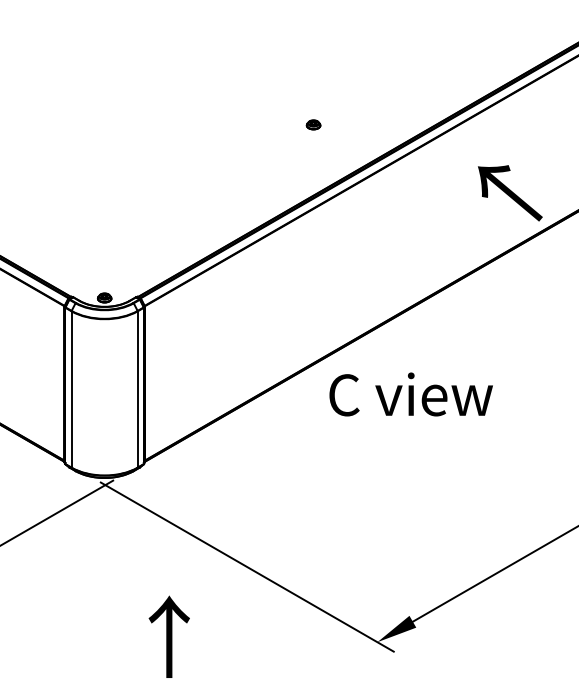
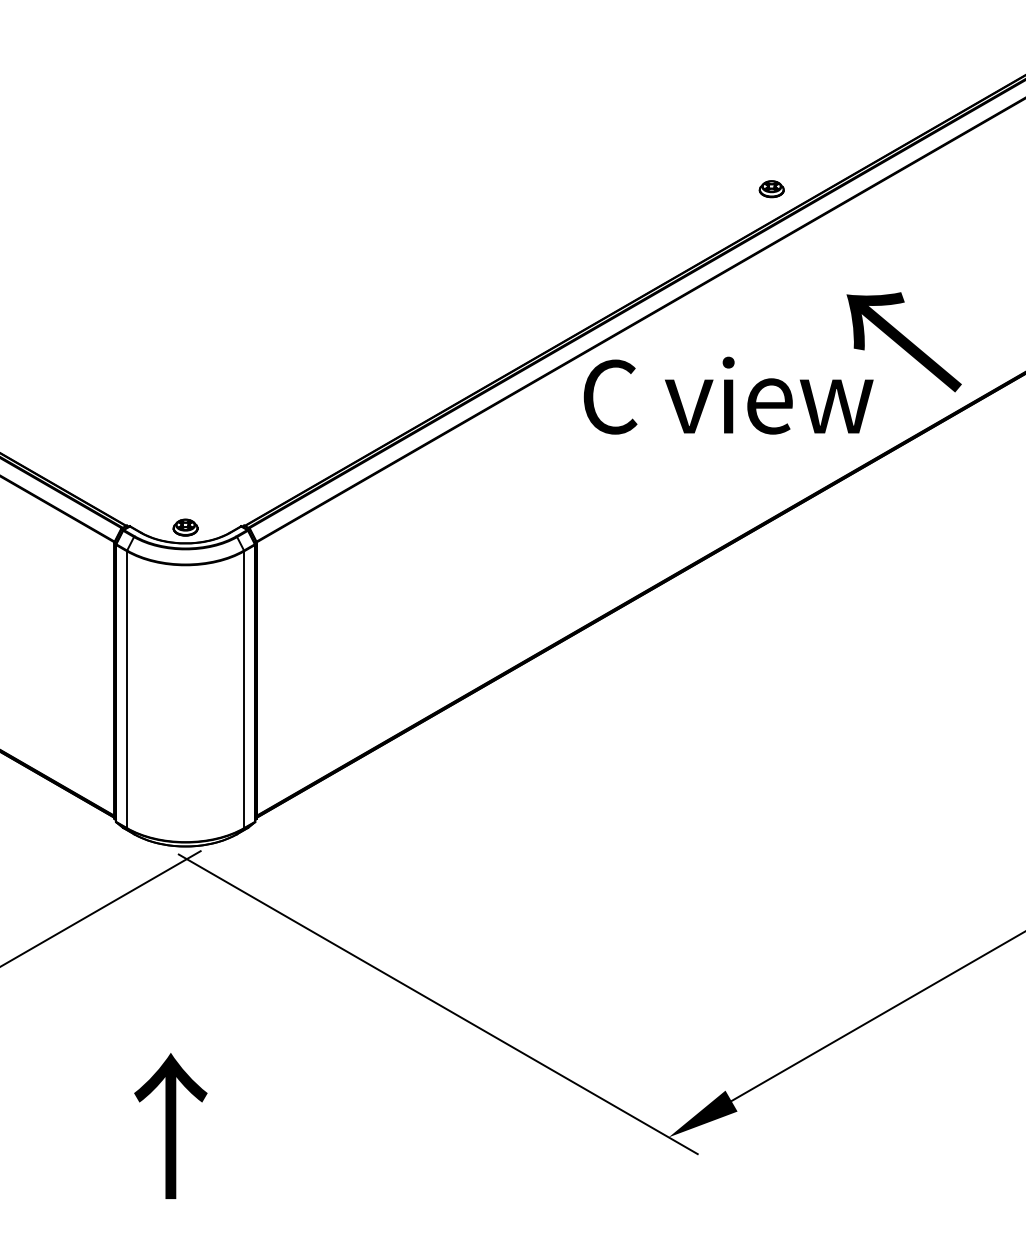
part: (313, 124) -> (771, 188), moved
text: (410, 394) -> (727, 395), moved
text: (168, 636) -> (169, 1125), moved

